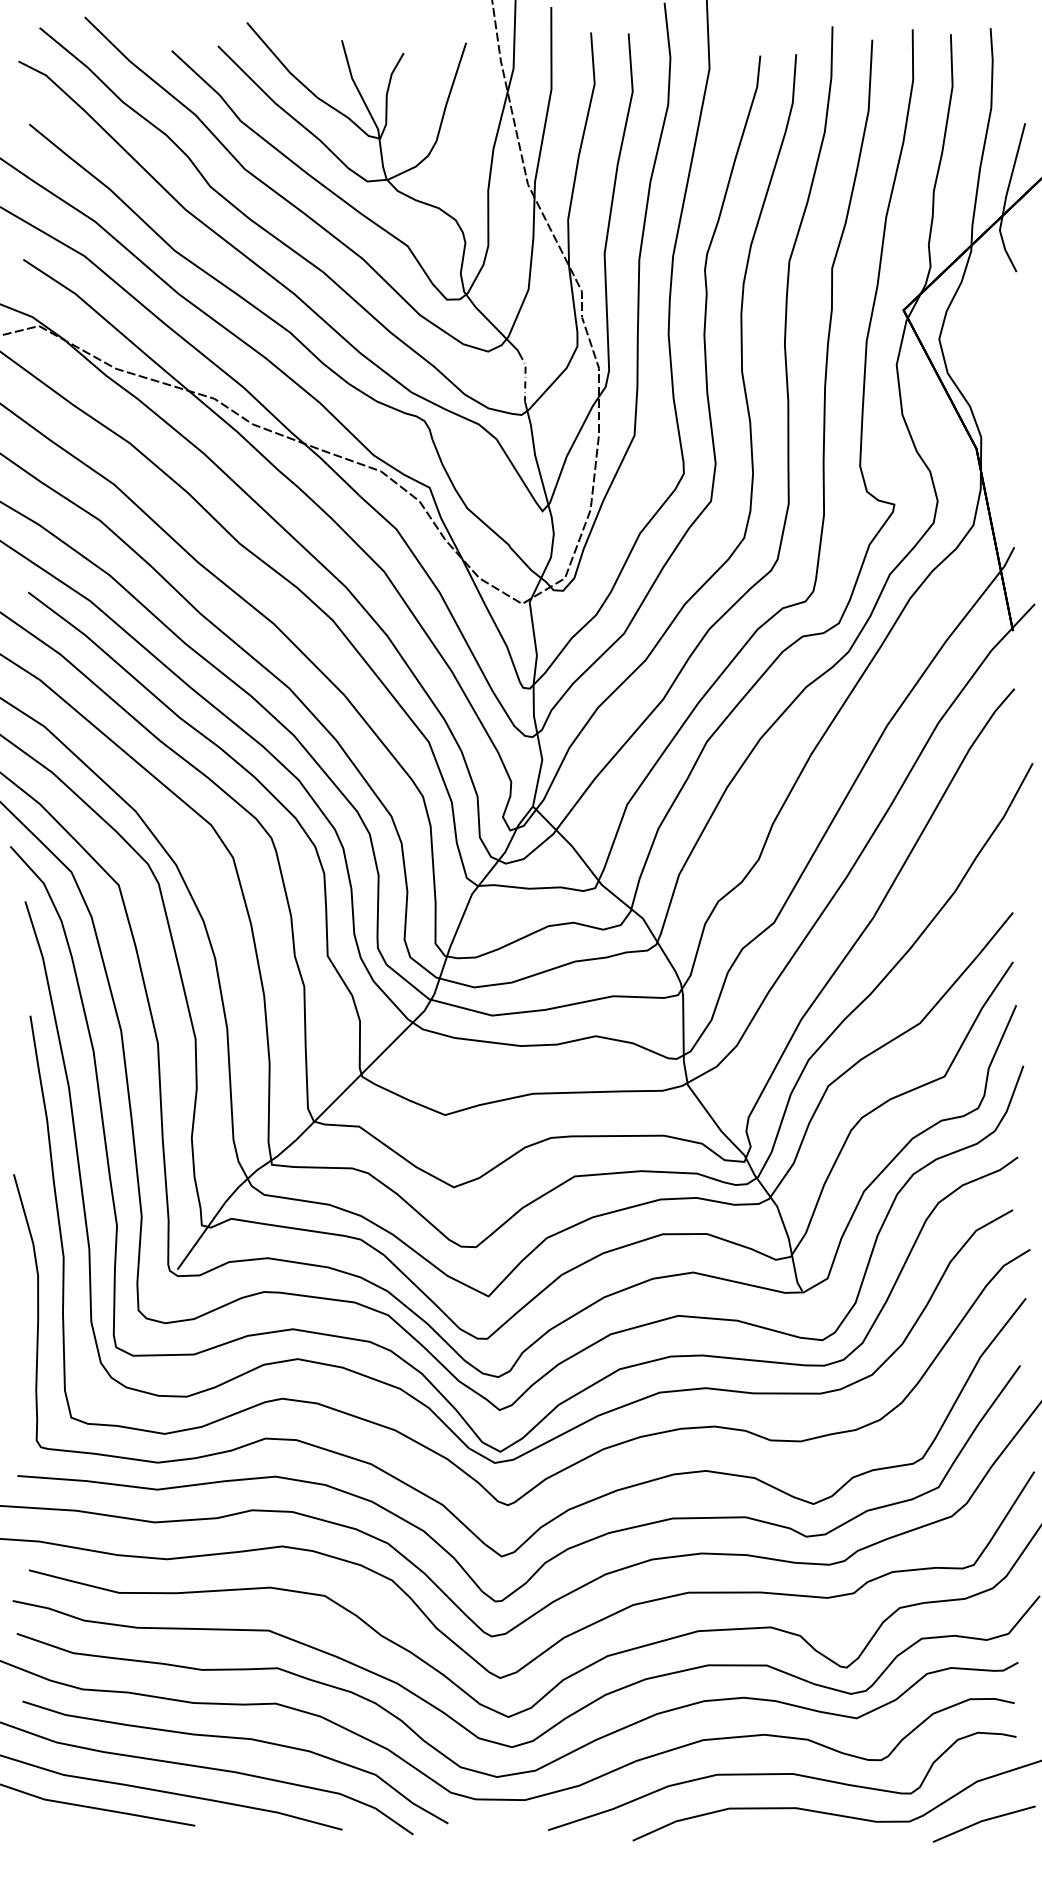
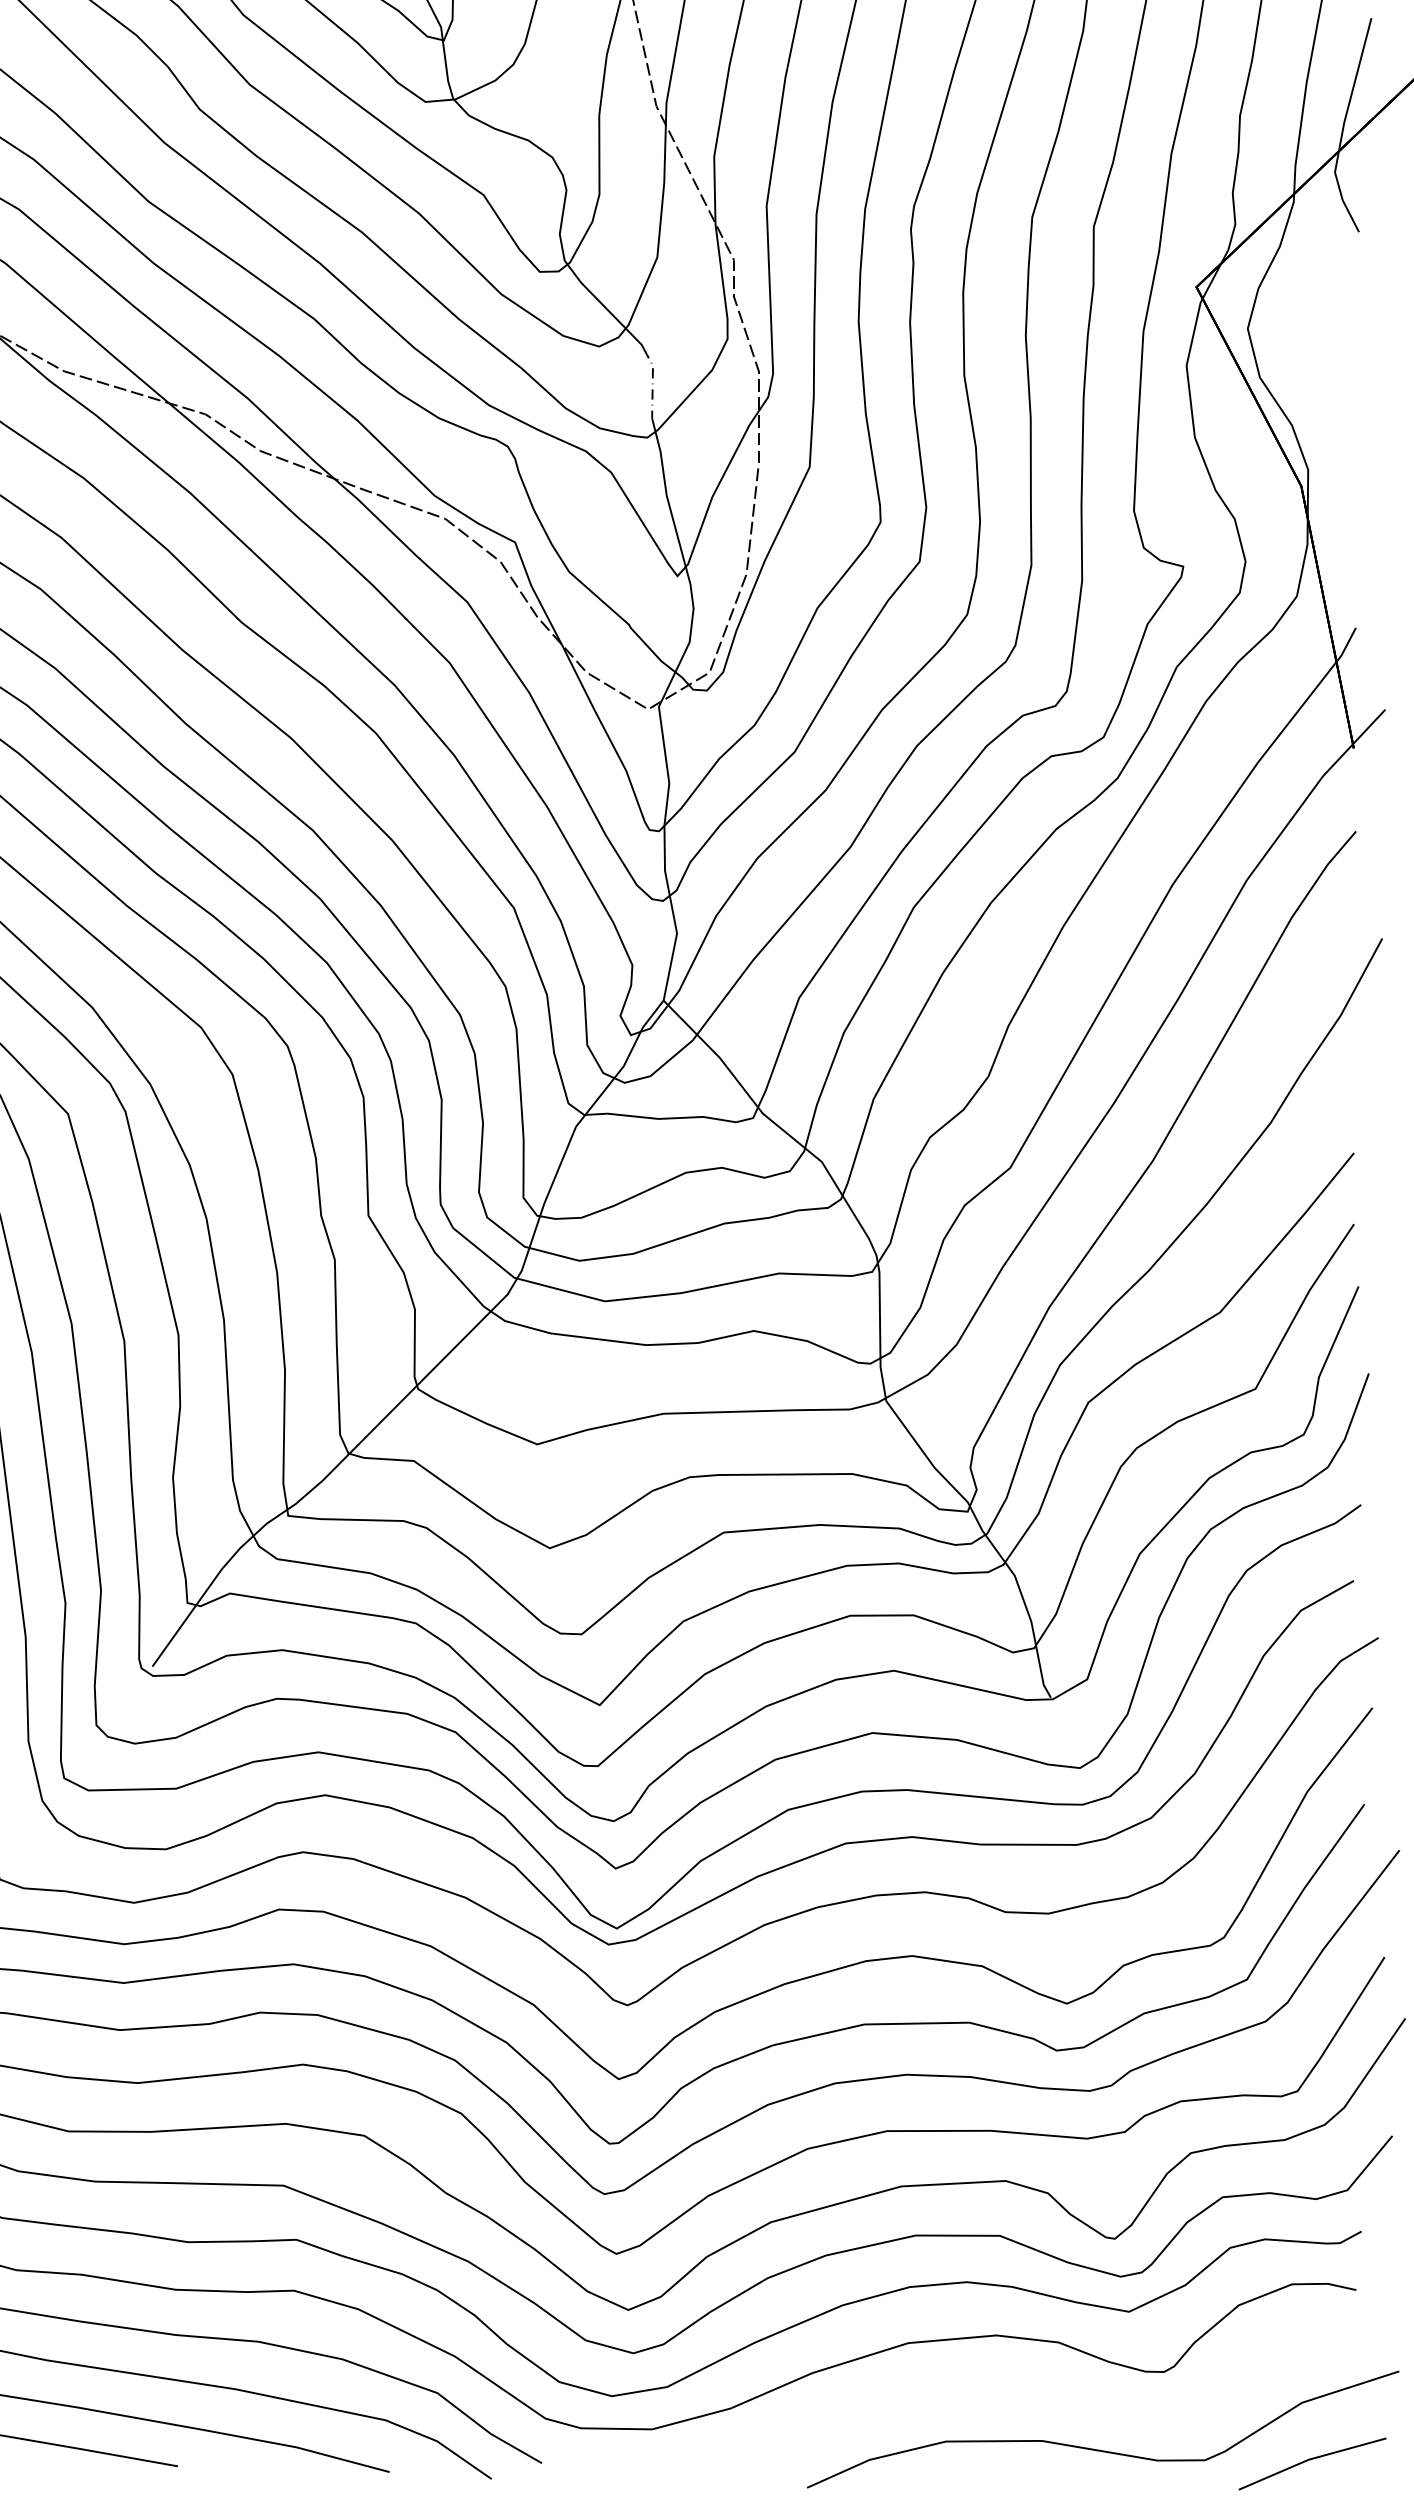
curve: (782, 1774) -> (1022, 2392), removed

